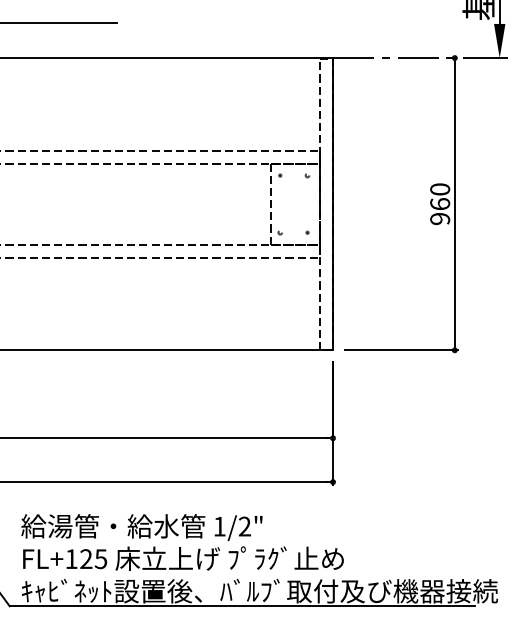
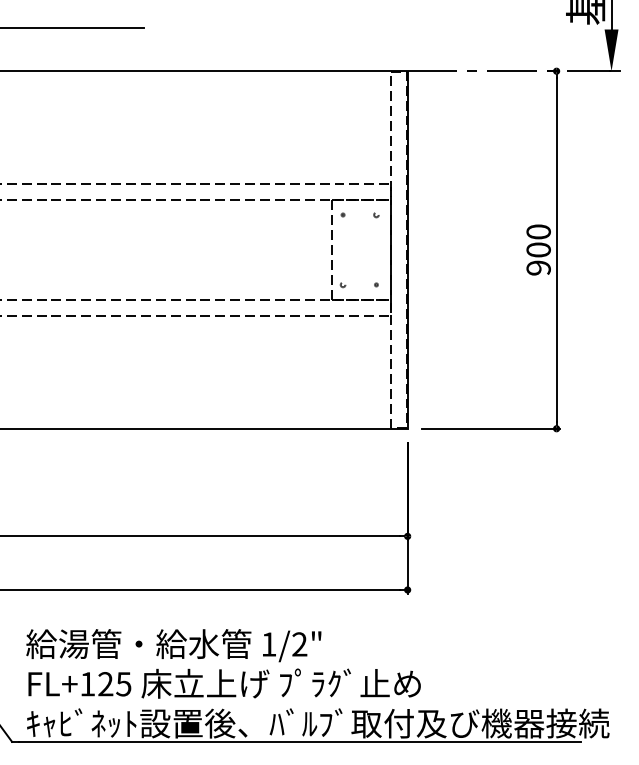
text: (440, 204) -> (539, 250), 960 -> 900

